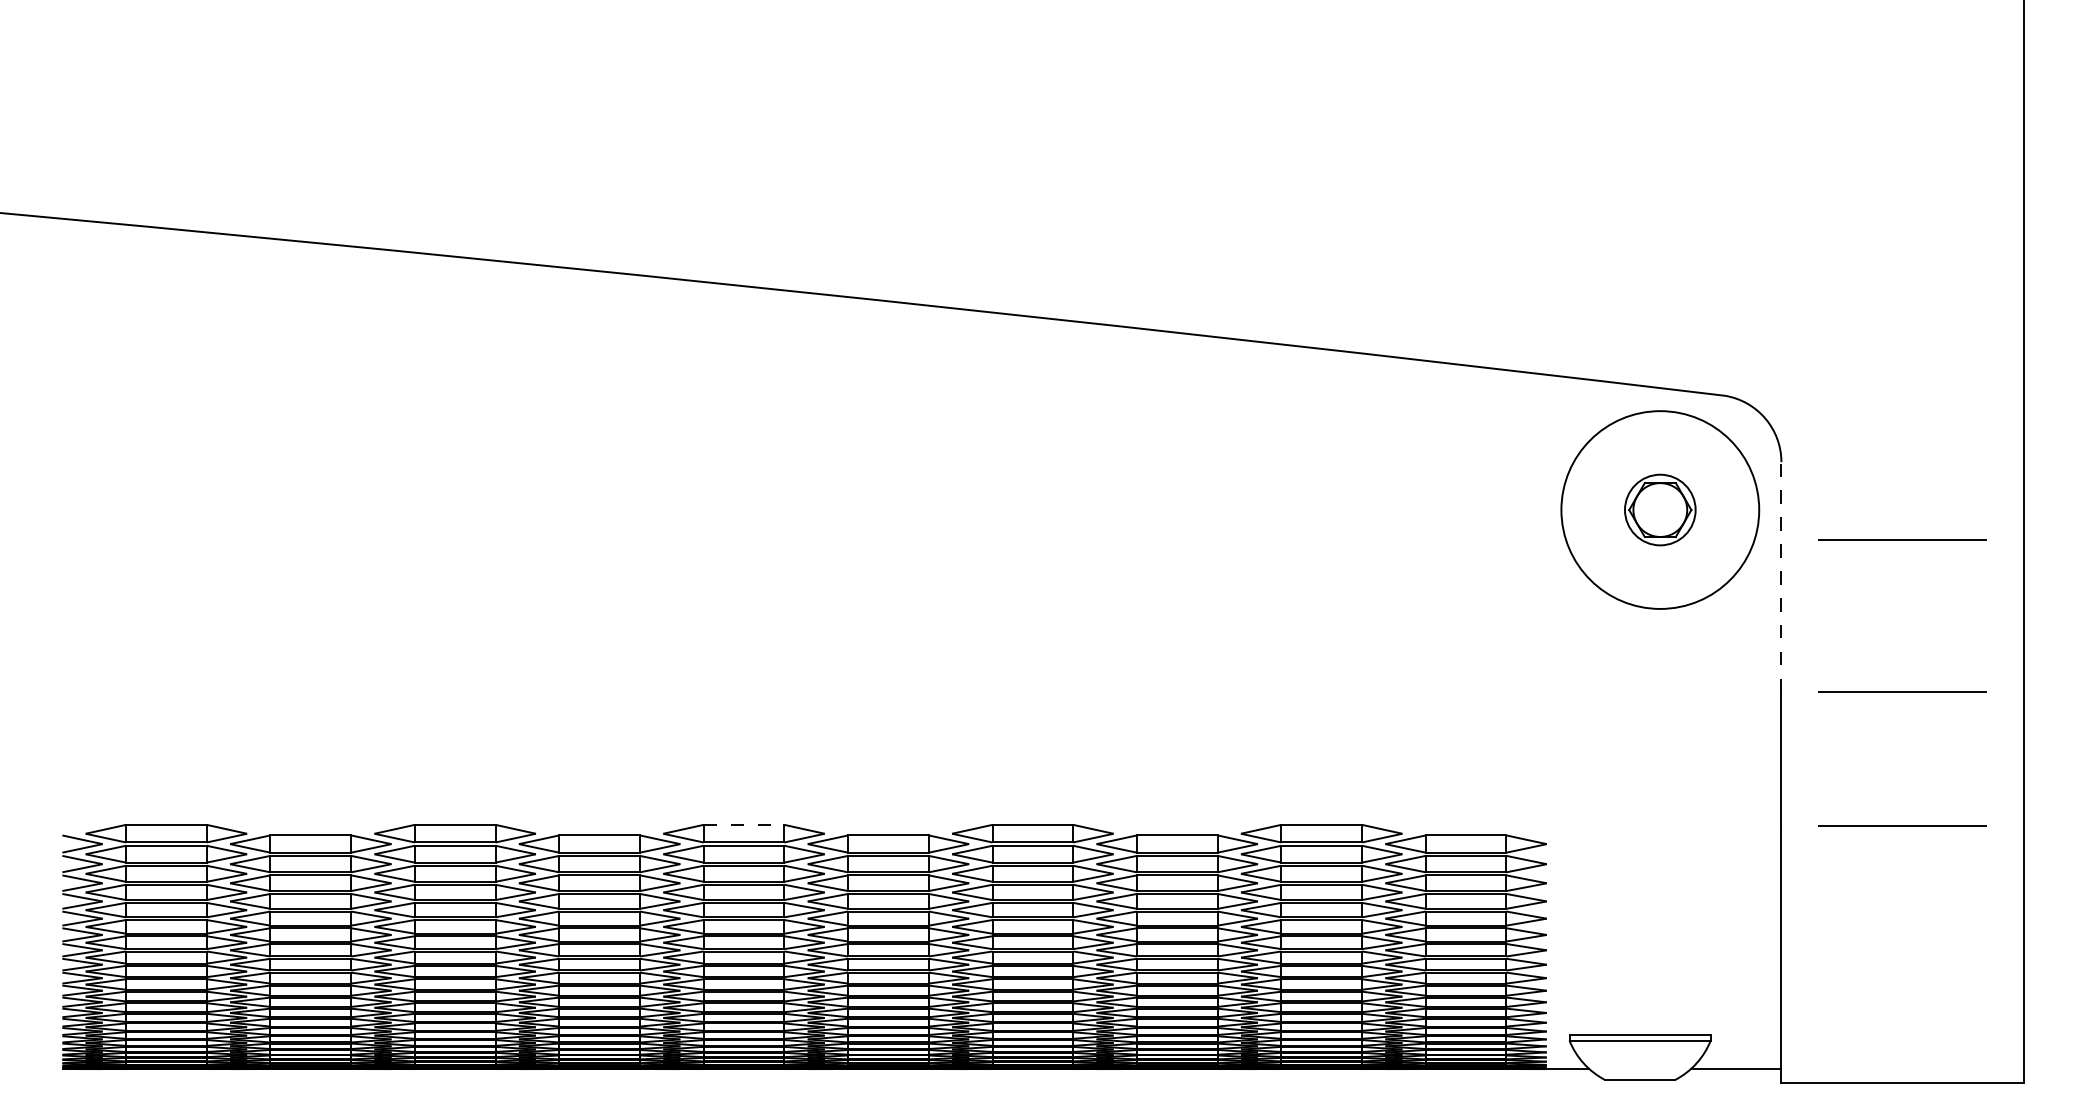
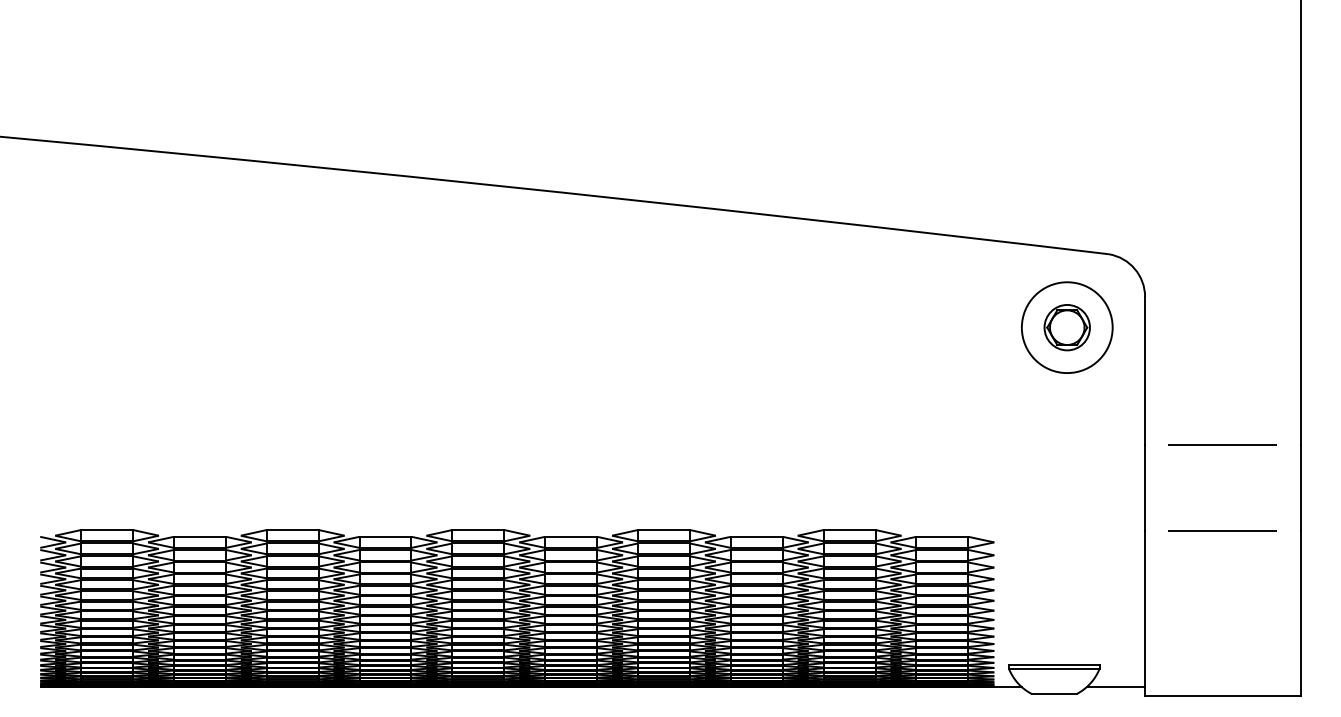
circle: (1659, 509) -> (1066, 327), size x0.71
line: (1901, 539) -> (1222, 346), removed
line: (1782, 576) -> (1145, 370), dashed -> solid
line: (744, 825) -> (478, 530), dashed -> solid

